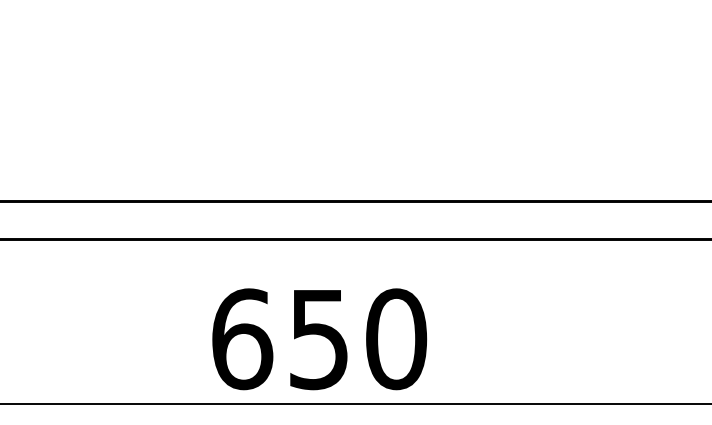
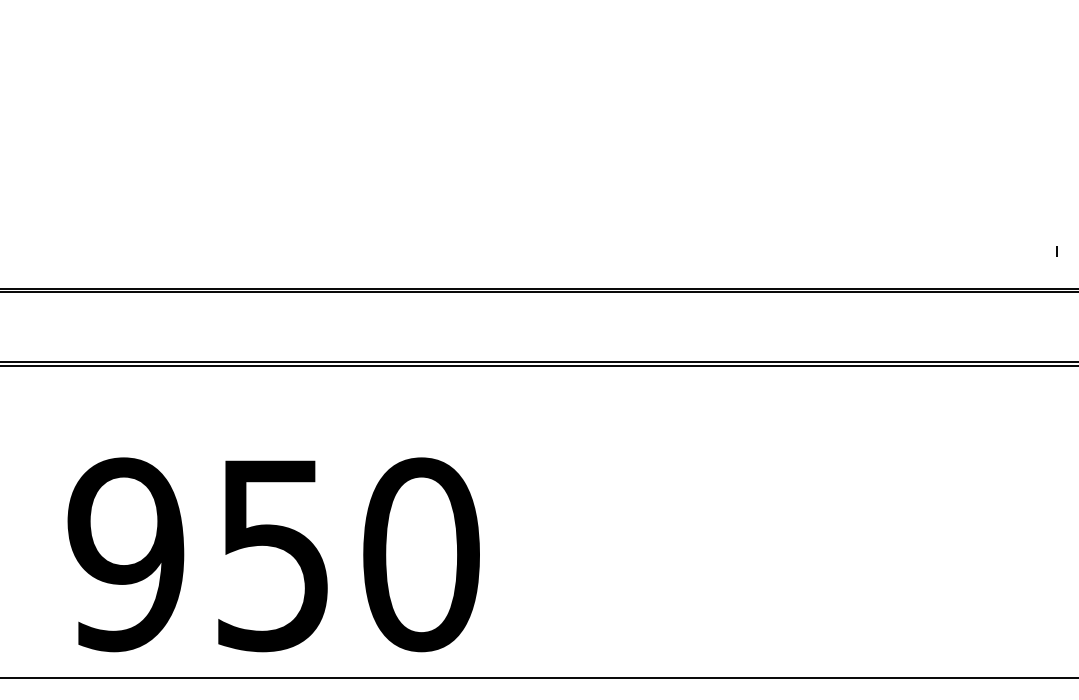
text: (242, 339) -> (126, 555), 650 -> 950

